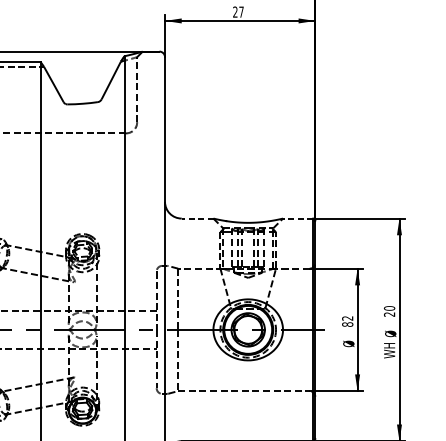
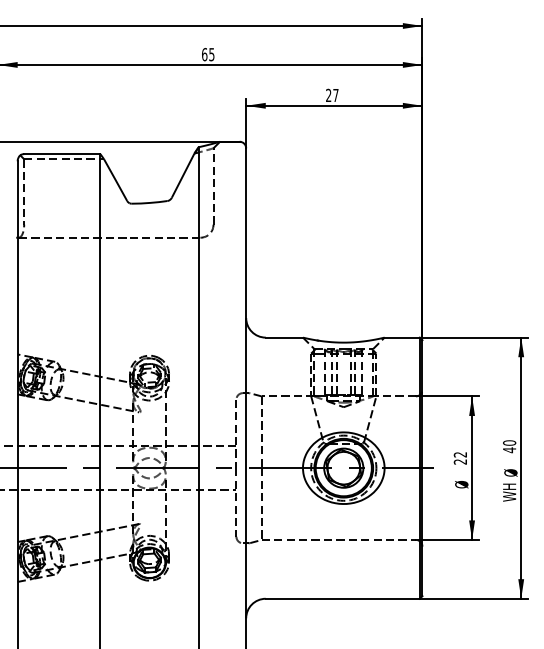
line: (197, 218) -> (284, 337), dashed -> solid
line: (298, 218) -> (402, 337), dashed -> solid
text: (389, 314) -> (509, 450), 20 -> 40
text: (347, 324) -> (460, 461), 82 -> 22

